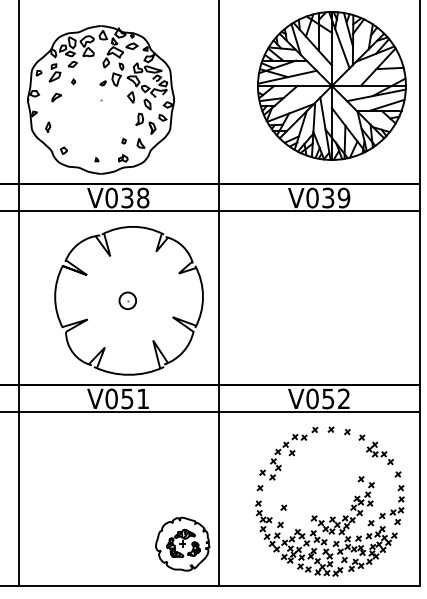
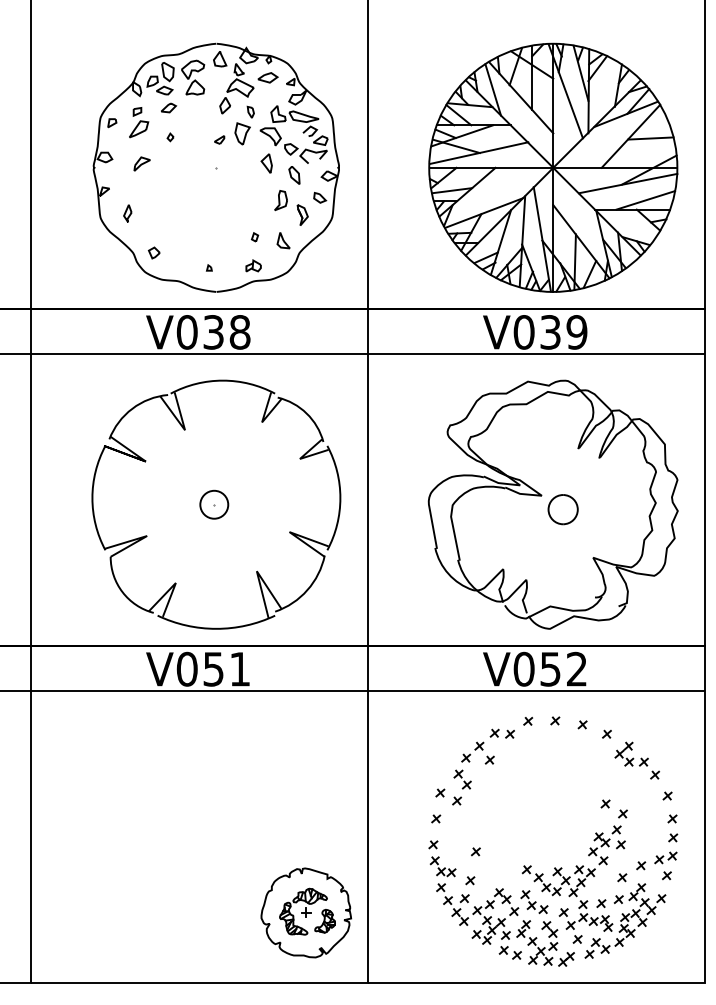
part: (331, 85) -> (552, 167), moved
part: (101, 99) -> (217, 167), moved
part: (329, 300) -> (552, 504), added

